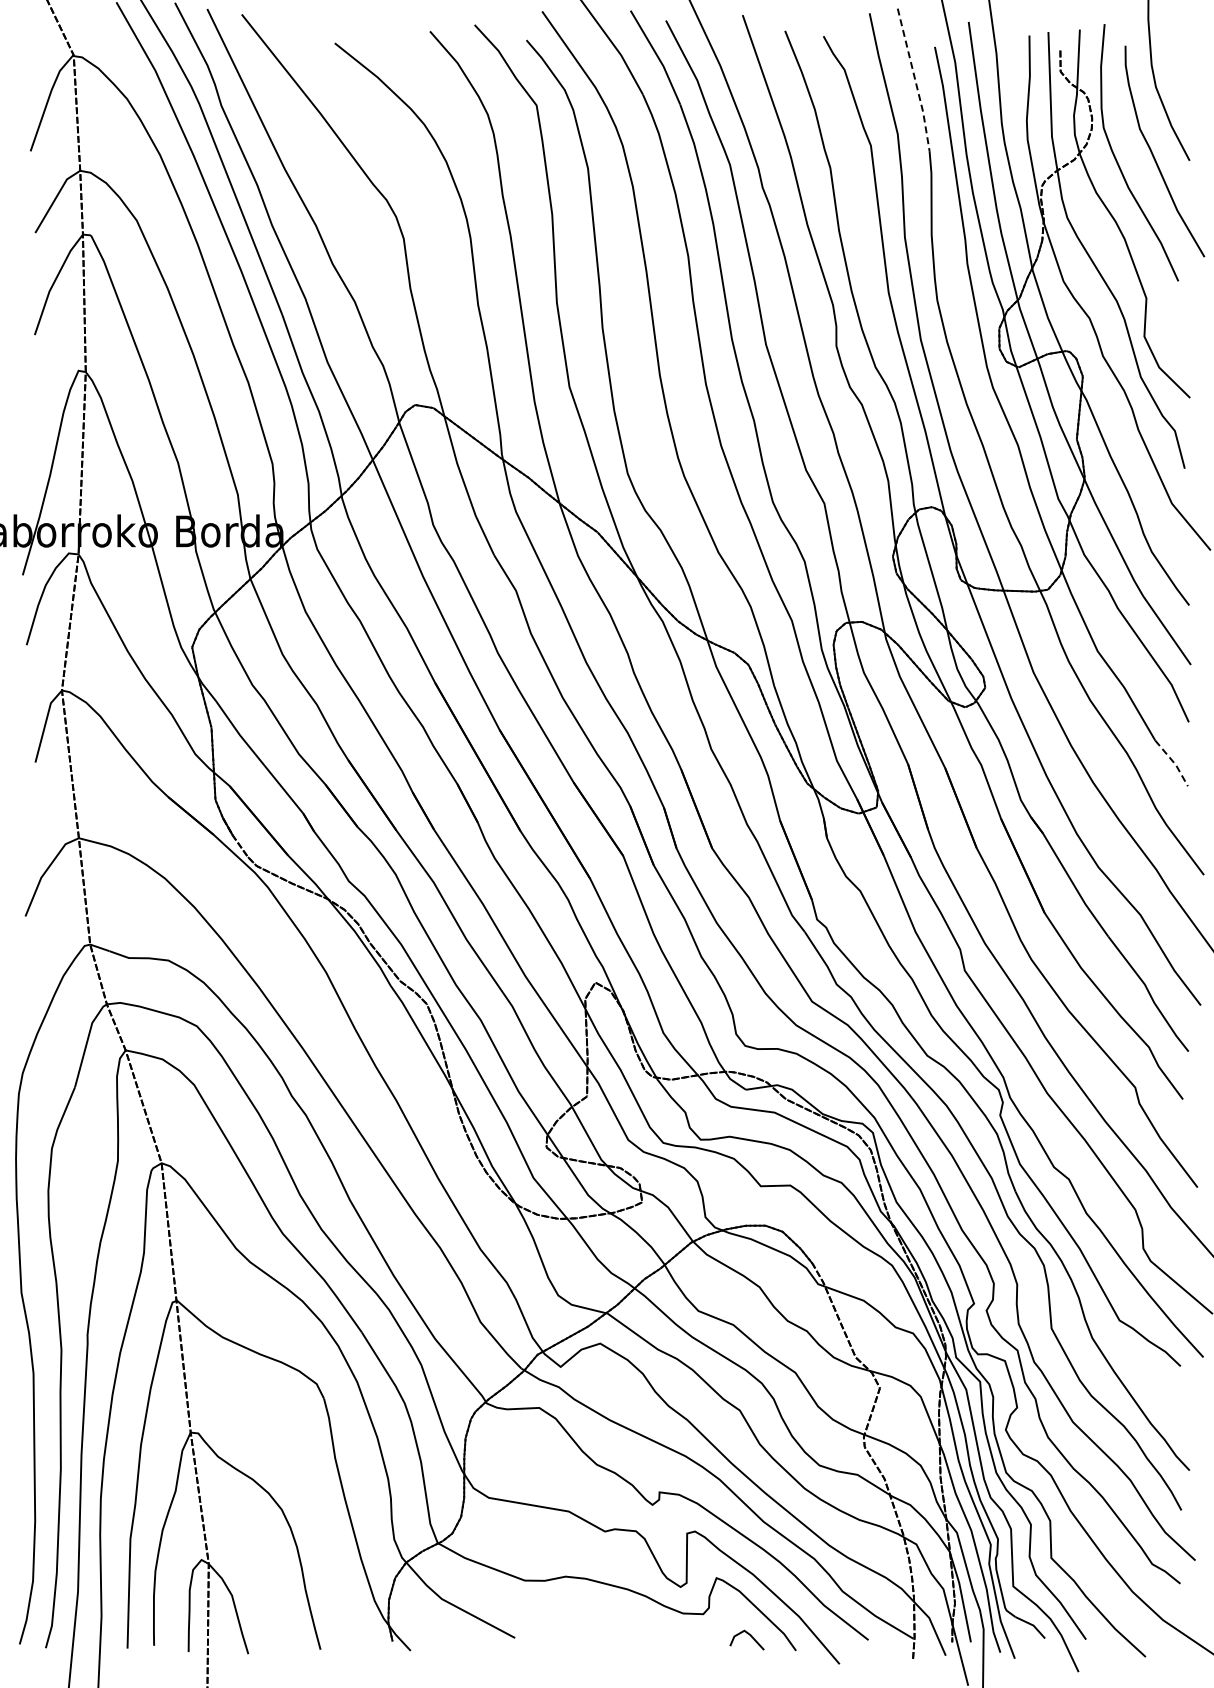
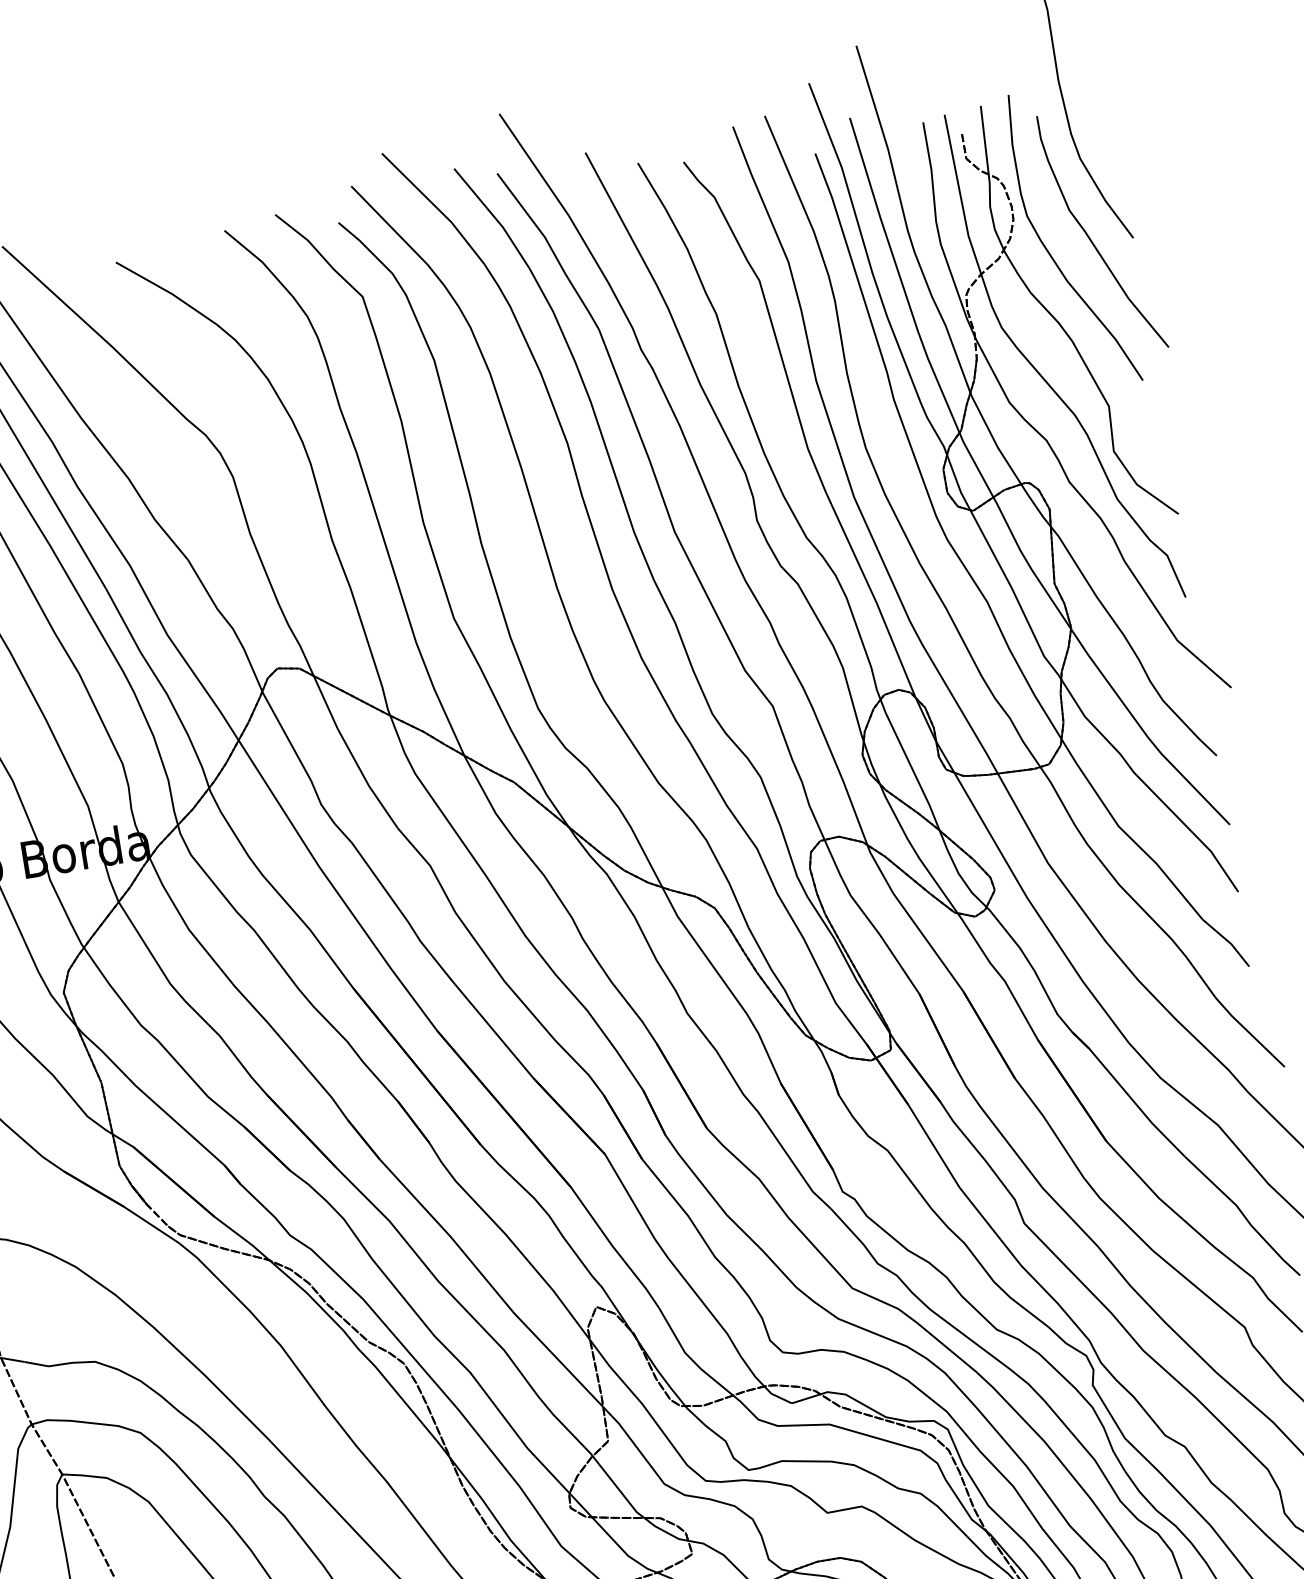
line: (915, 80) -> (798, 196), dashed -> solid
line: (1174, 762) -> (1229, 941), dashed -> solid

